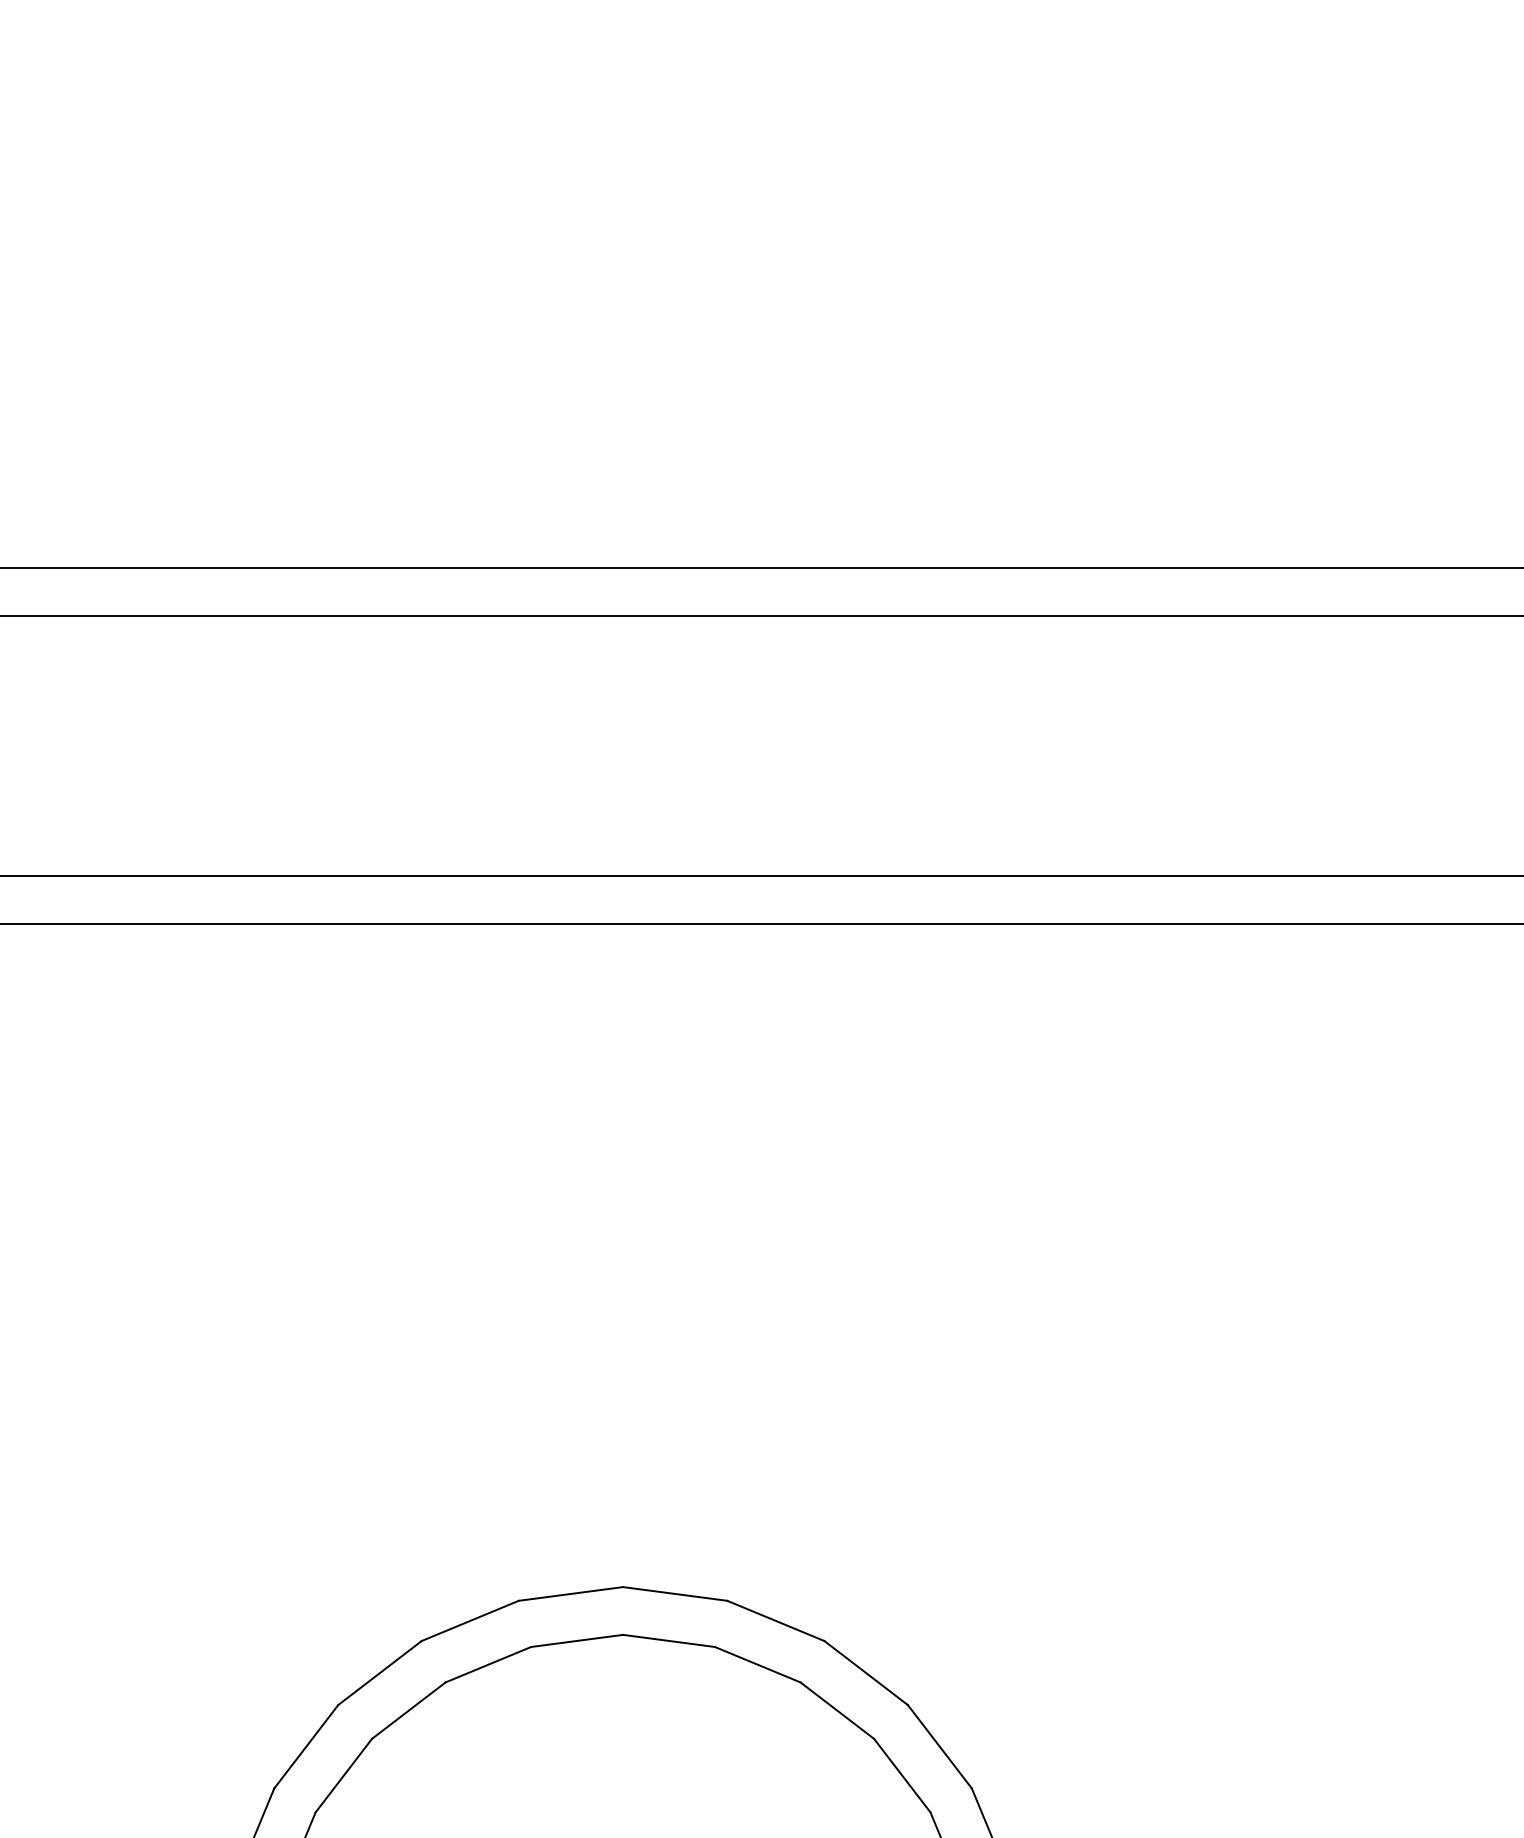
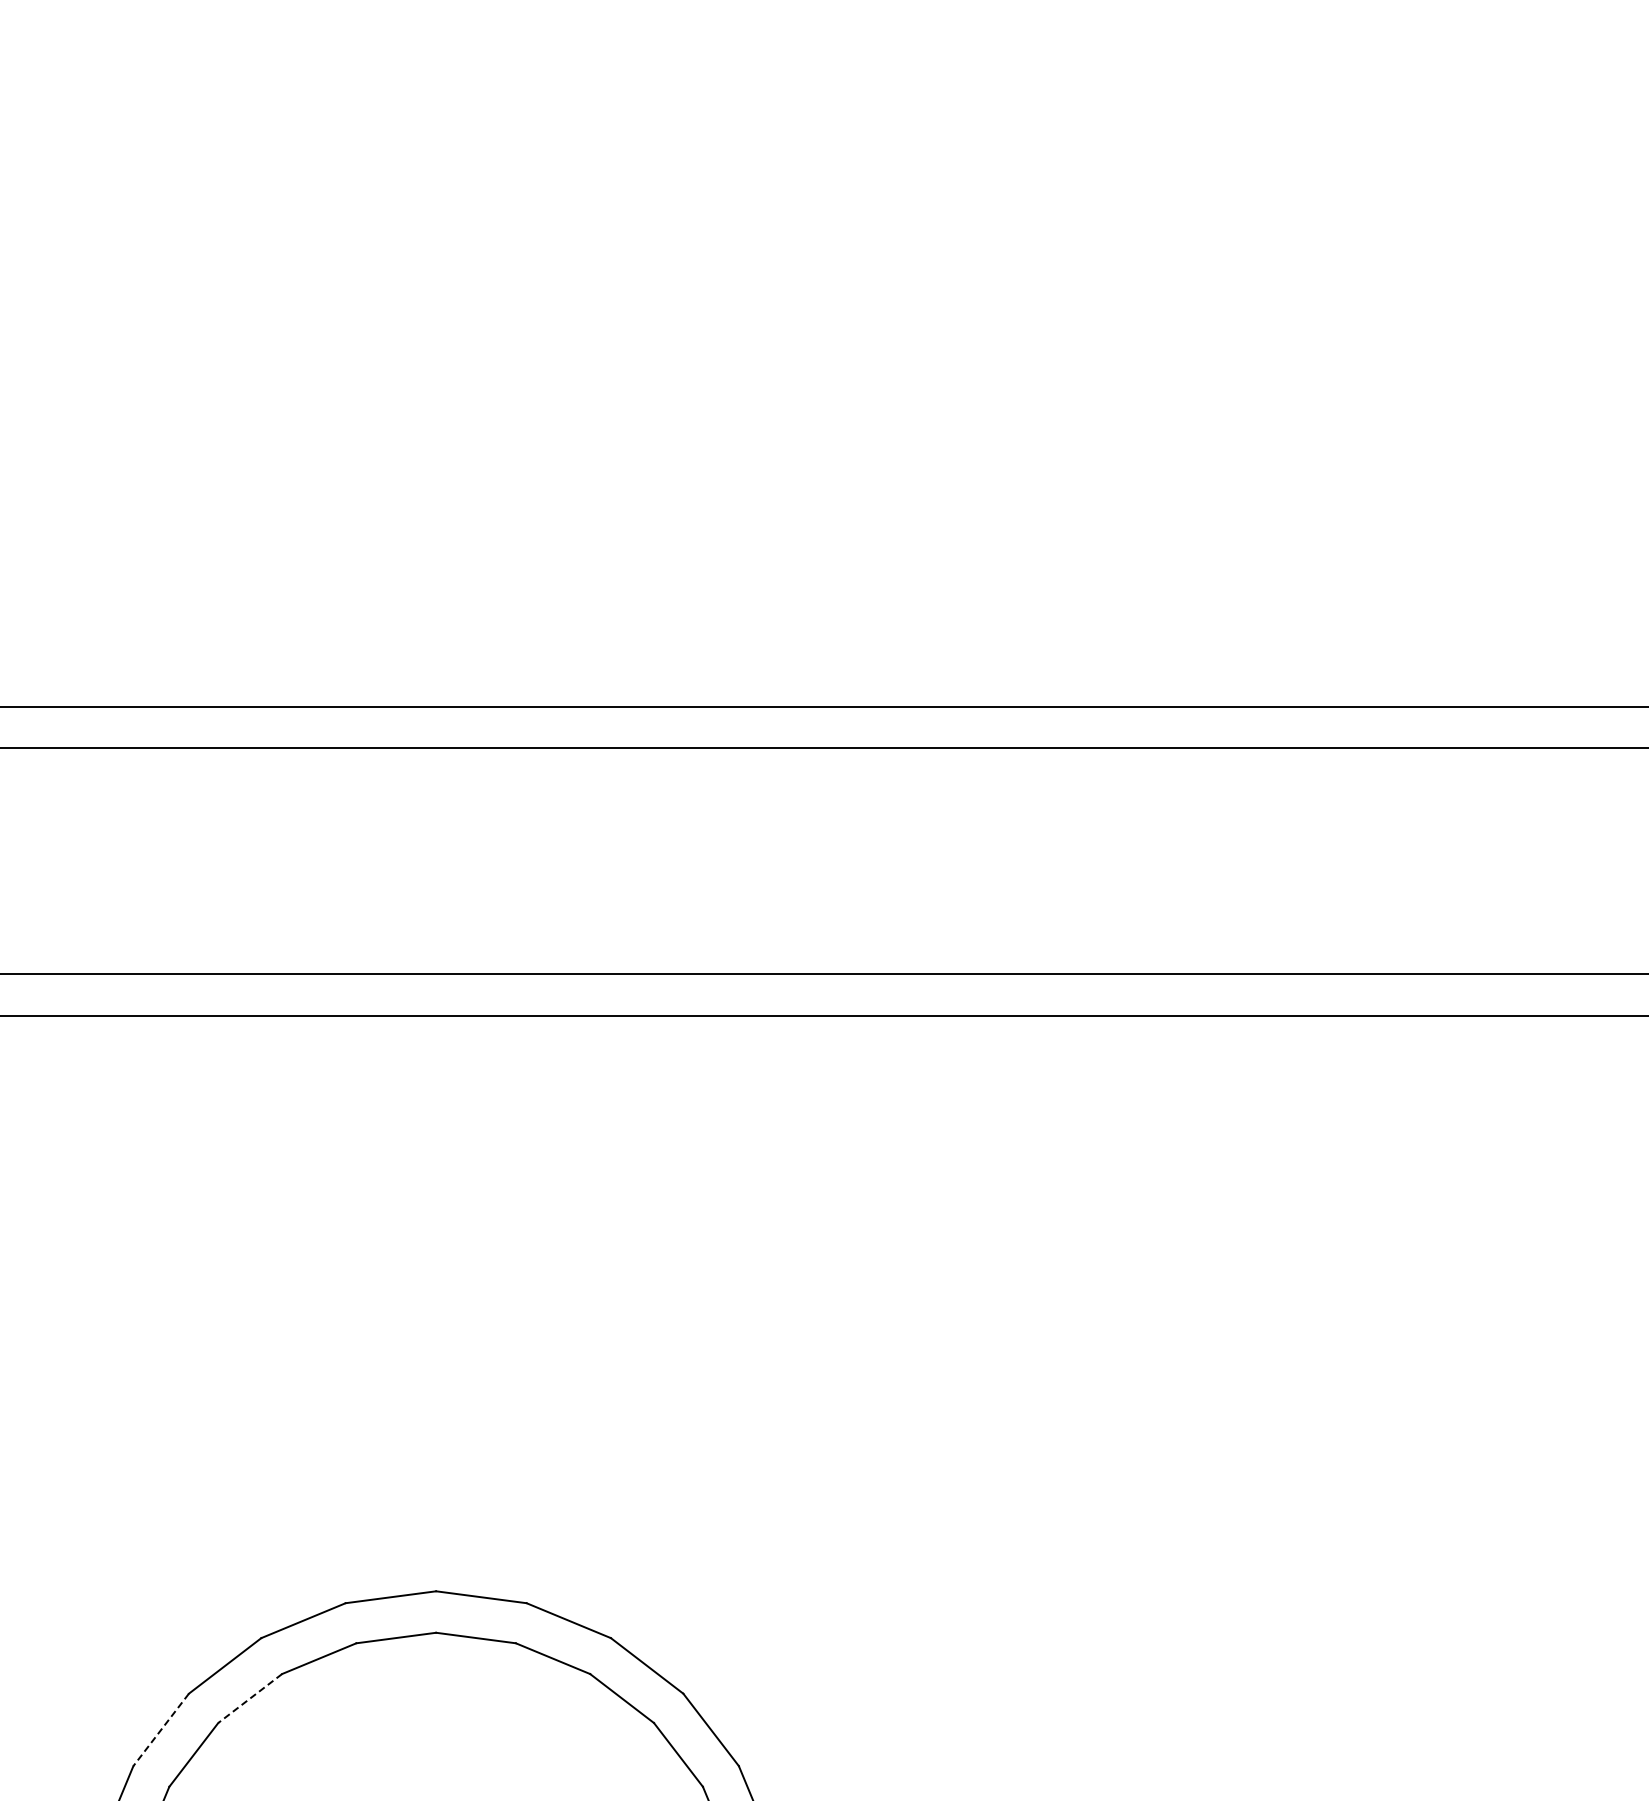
line: (408, 1710) -> (249, 1698), solid -> dashed
line: (306, 1746) -> (161, 1729), solid -> dashed

